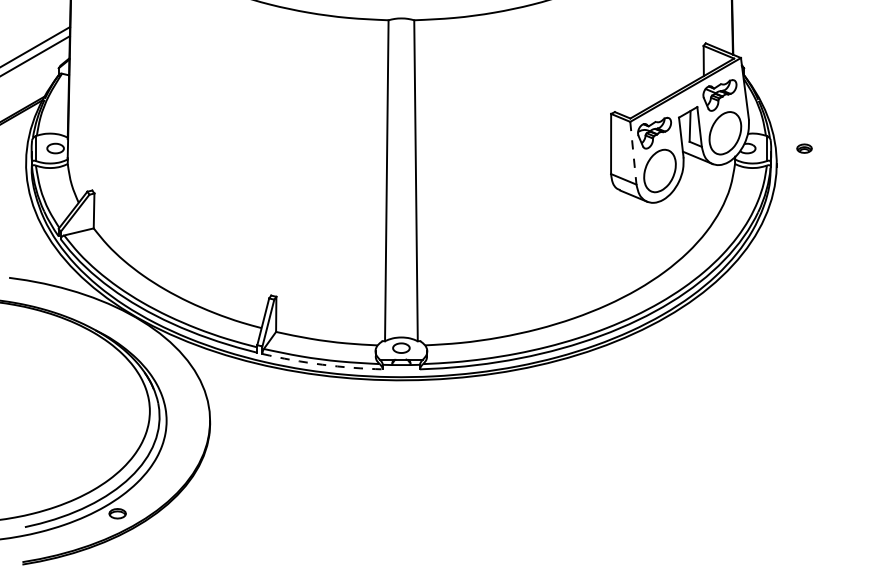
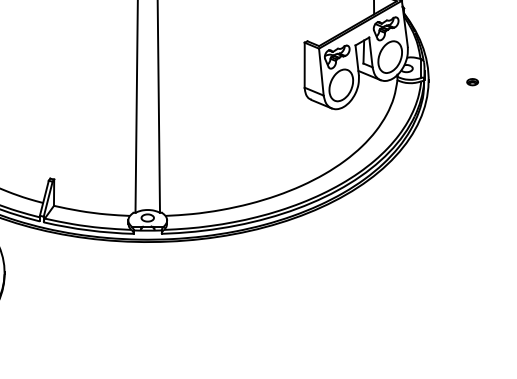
part: (804, 148) -> (472, 82), moved
line: (633, 153) -> (321, 72), dashed -> solid
arc: (322, 364) -> (88, 230), dashed -> solid

